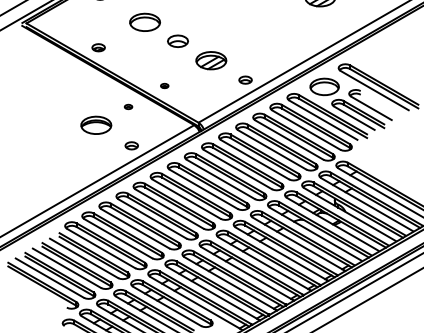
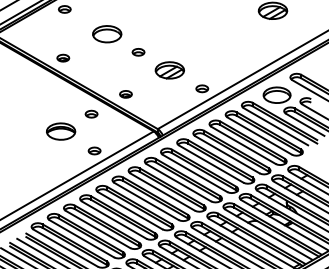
part: (178, 41) -> (138, 52), size x0.62
part: (164, 85) -> (125, 93), size x1.67
part: (128, 106) -> (91, 113), size x1.67

